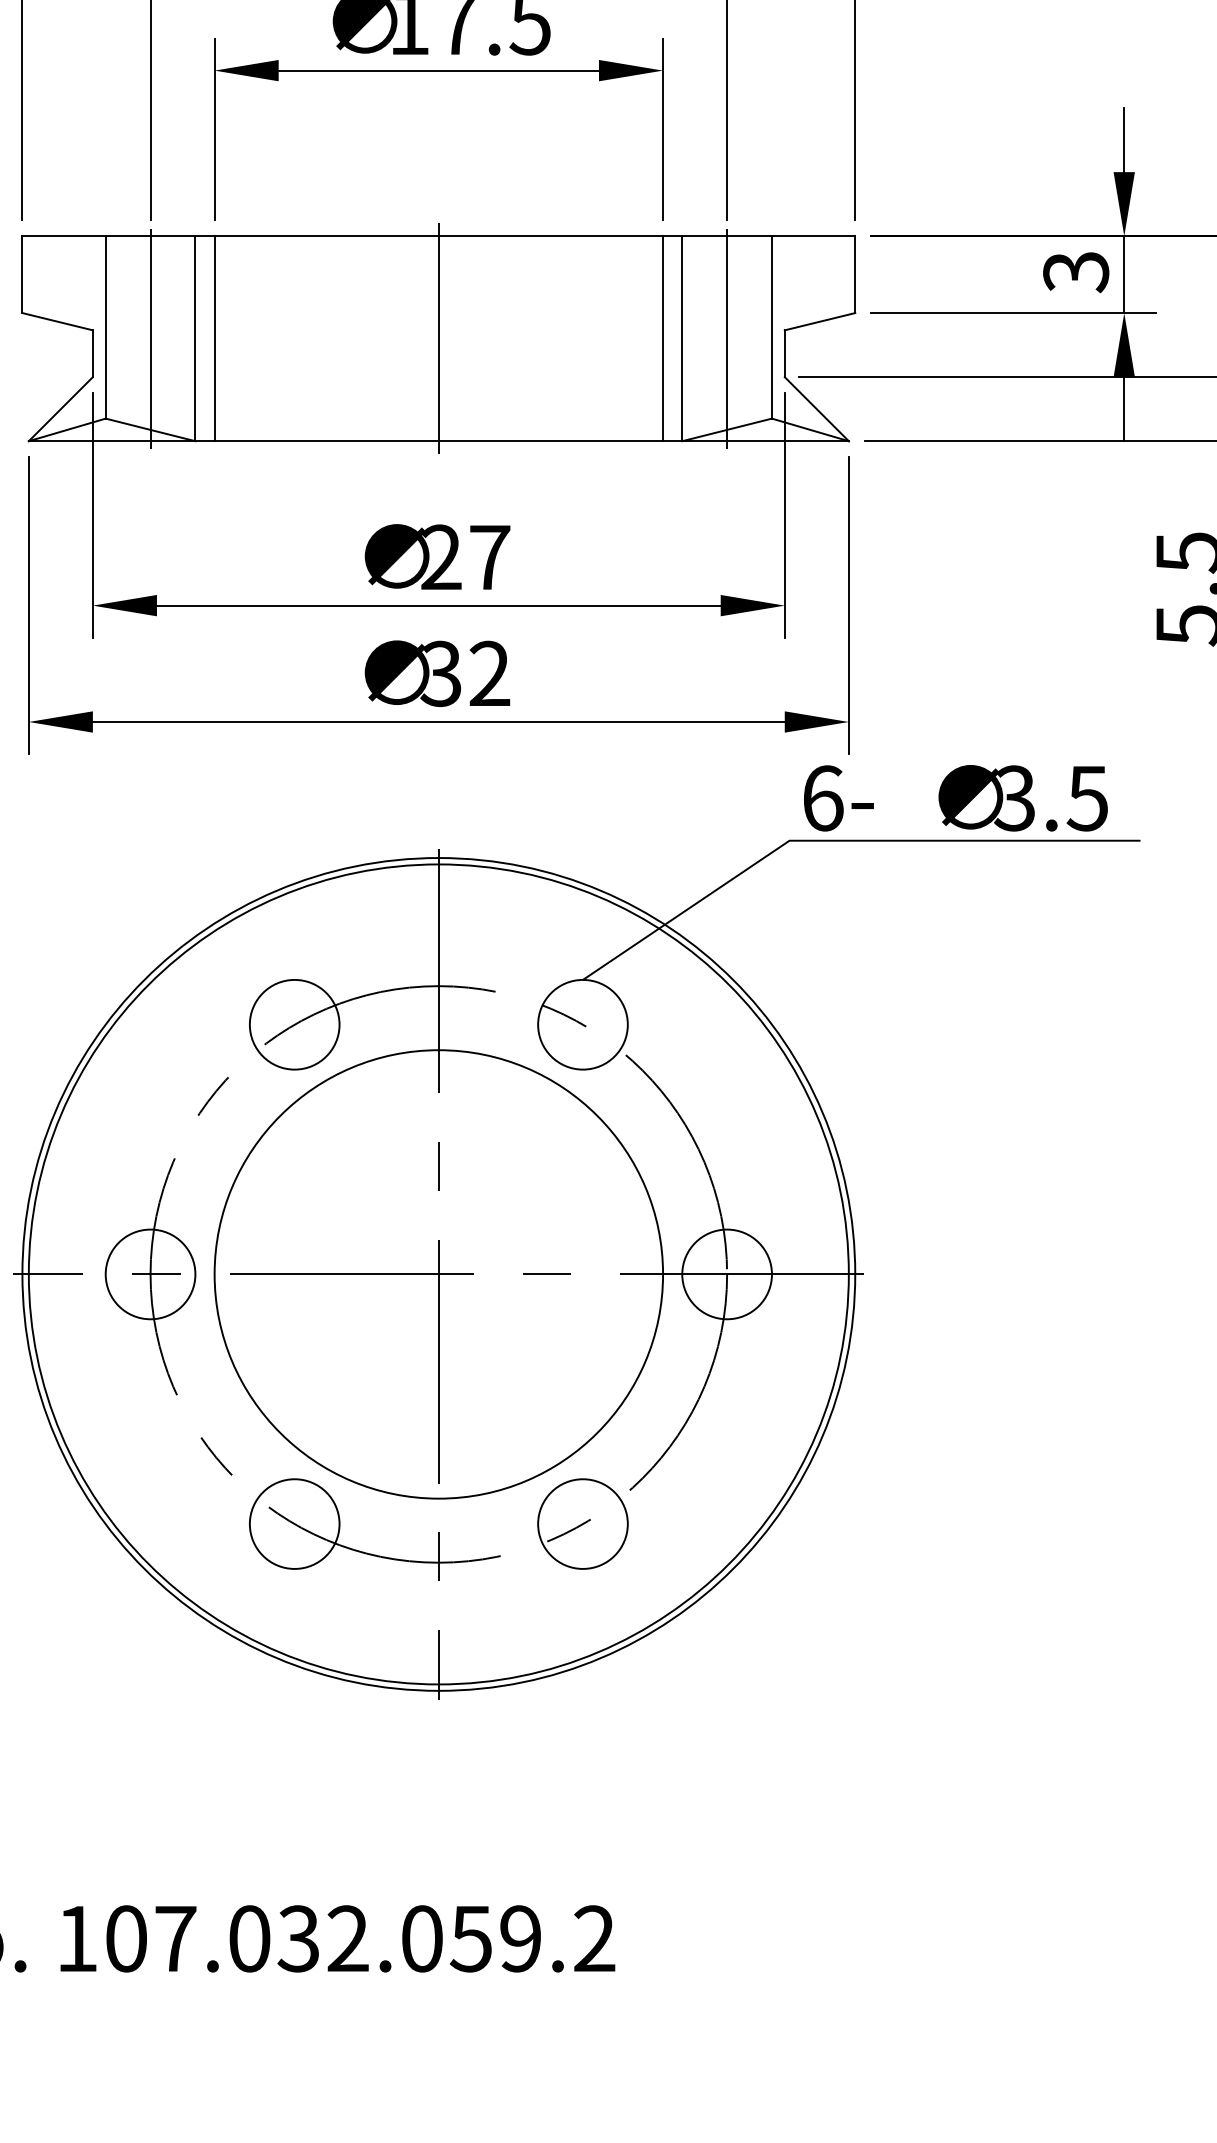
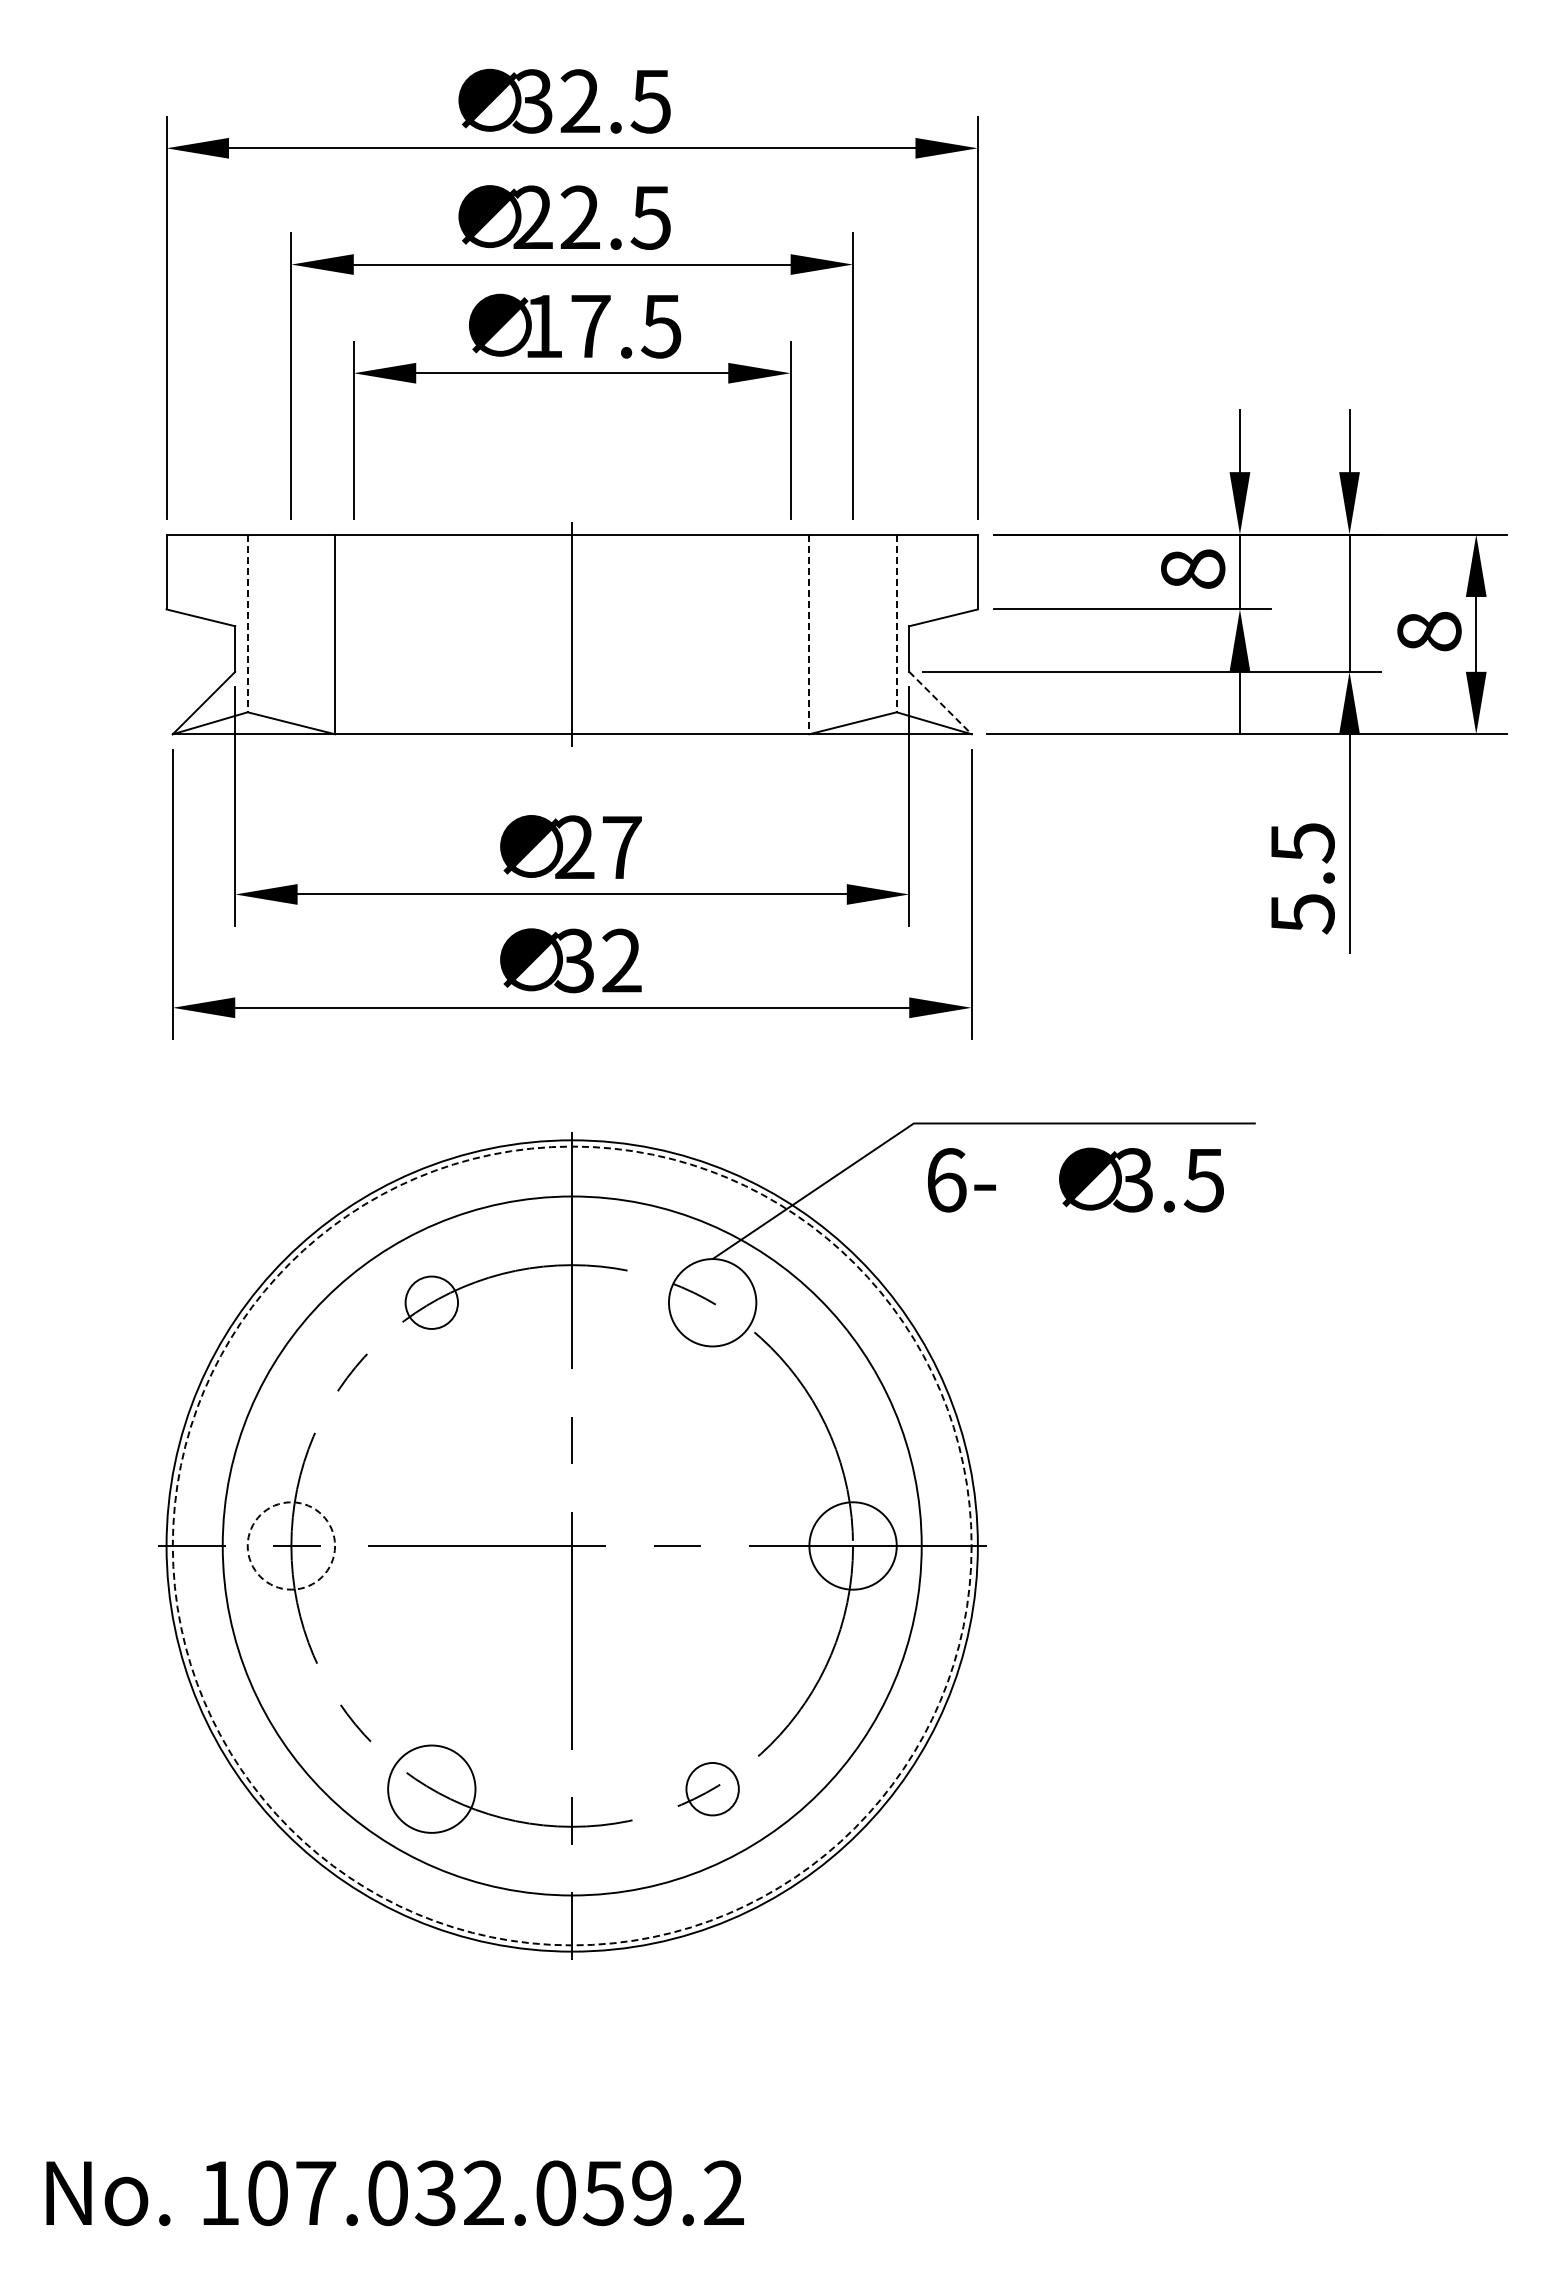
text: (1075, 272) -> (1192, 569), 3 -> 8
line: (105, 327) -> (247, 623), solid -> dashed
line: (771, 327) -> (896, 623), solid -> dashed
line: (150, 338) -> (291, 634), removed
line: (214, 338) -> (353, 634), removed
line: (662, 338) -> (790, 634), removed
line: (682, 338) -> (809, 634), solid -> dashed
line: (727, 338) -> (853, 634), removed
line: (816, 409) -> (940, 703), solid -> dashed
text: (955, 797) -> (1075, 1179), moved
circle: (294, 1024) -> (431, 1302), size x0.6
circle: (150, 1273) -> (291, 1545), solid -> dashed
circle: (438, 1273) -> (571, 1545), size x1.6
circle: (438, 1273) -> (571, 1545), solid -> dashed
circle: (582, 1523) -> (712, 1788), size x0.6

